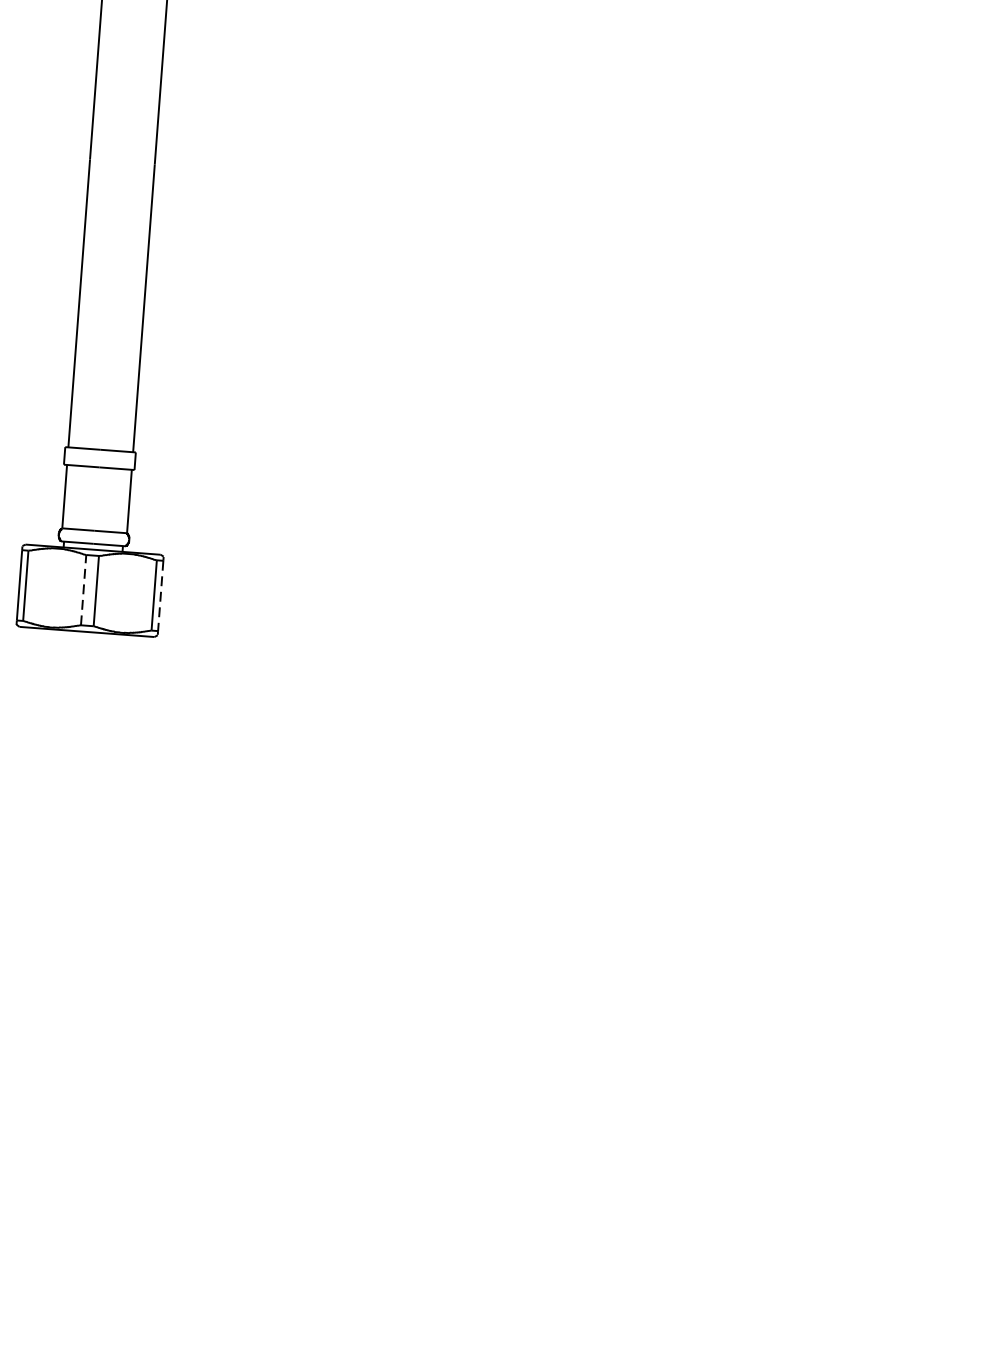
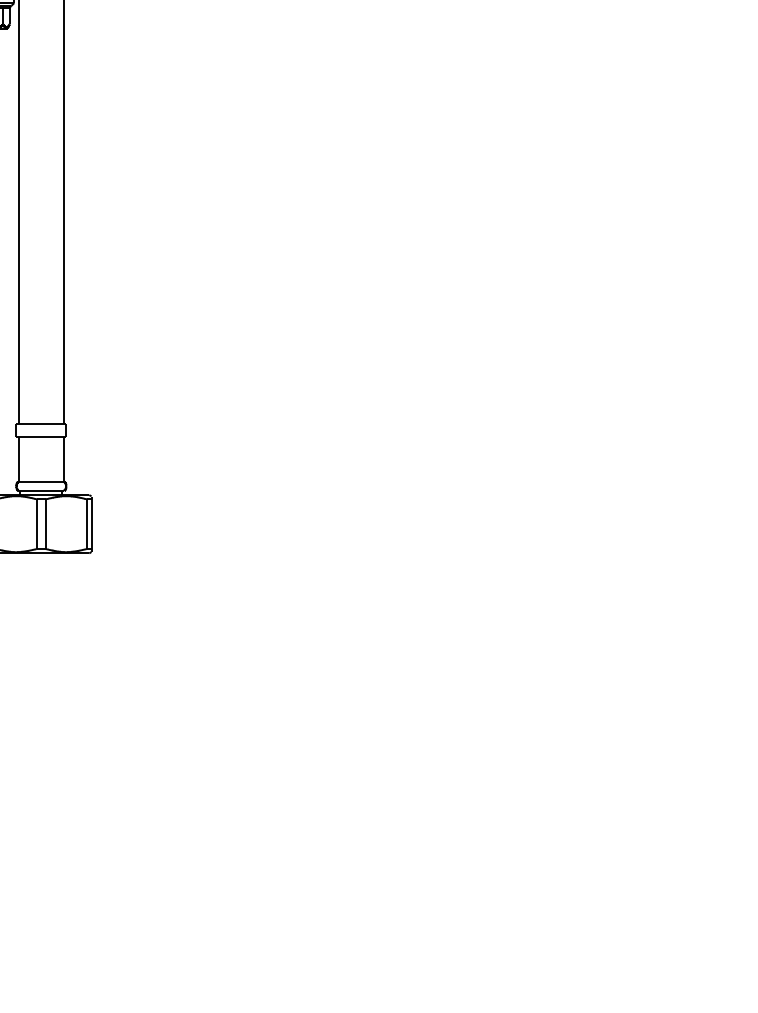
line: (83, 590) -> (36, 524), dashed -> solid
line: (160, 596) -> (91, 524), dashed -> solid

